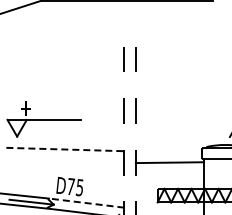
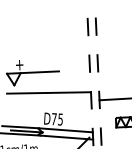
line: (65, 149) -> (49, 92), dashed -> solid
line: (86, 203) -> (65, 130), dashed -> solid

